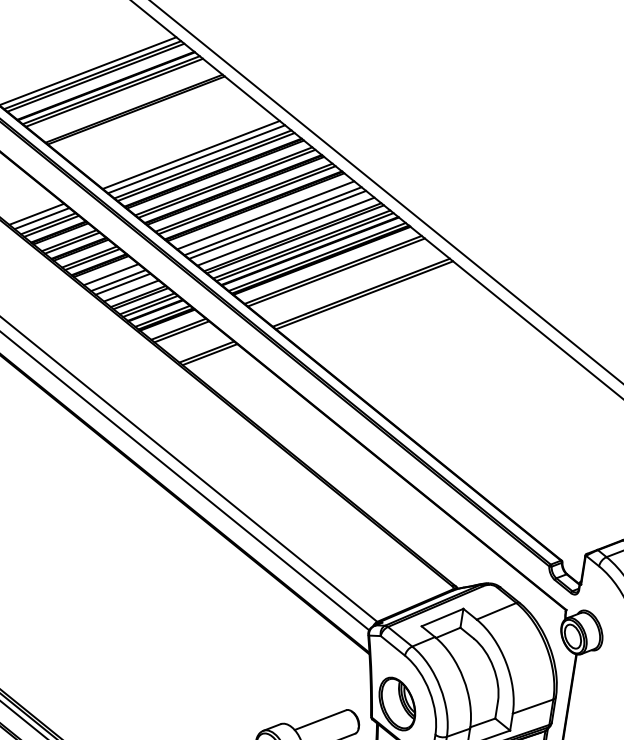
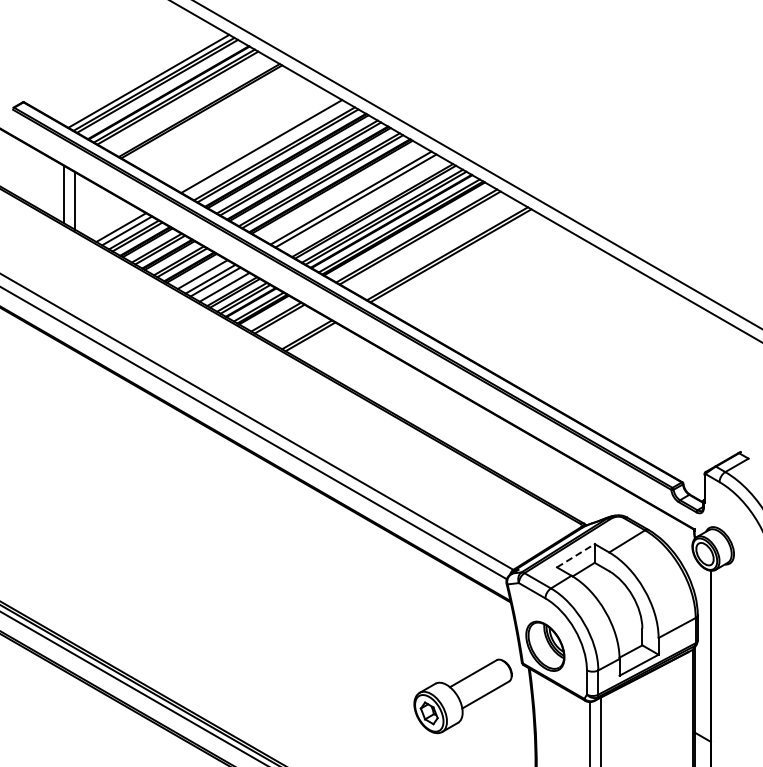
line: (196, 158) -> (267, 149), removed
line: (265, 215) -> (342, 193), removed
line: (285, 230) -> (364, 205), removed
line: (443, 617) -> (576, 555), solid -> dashed

